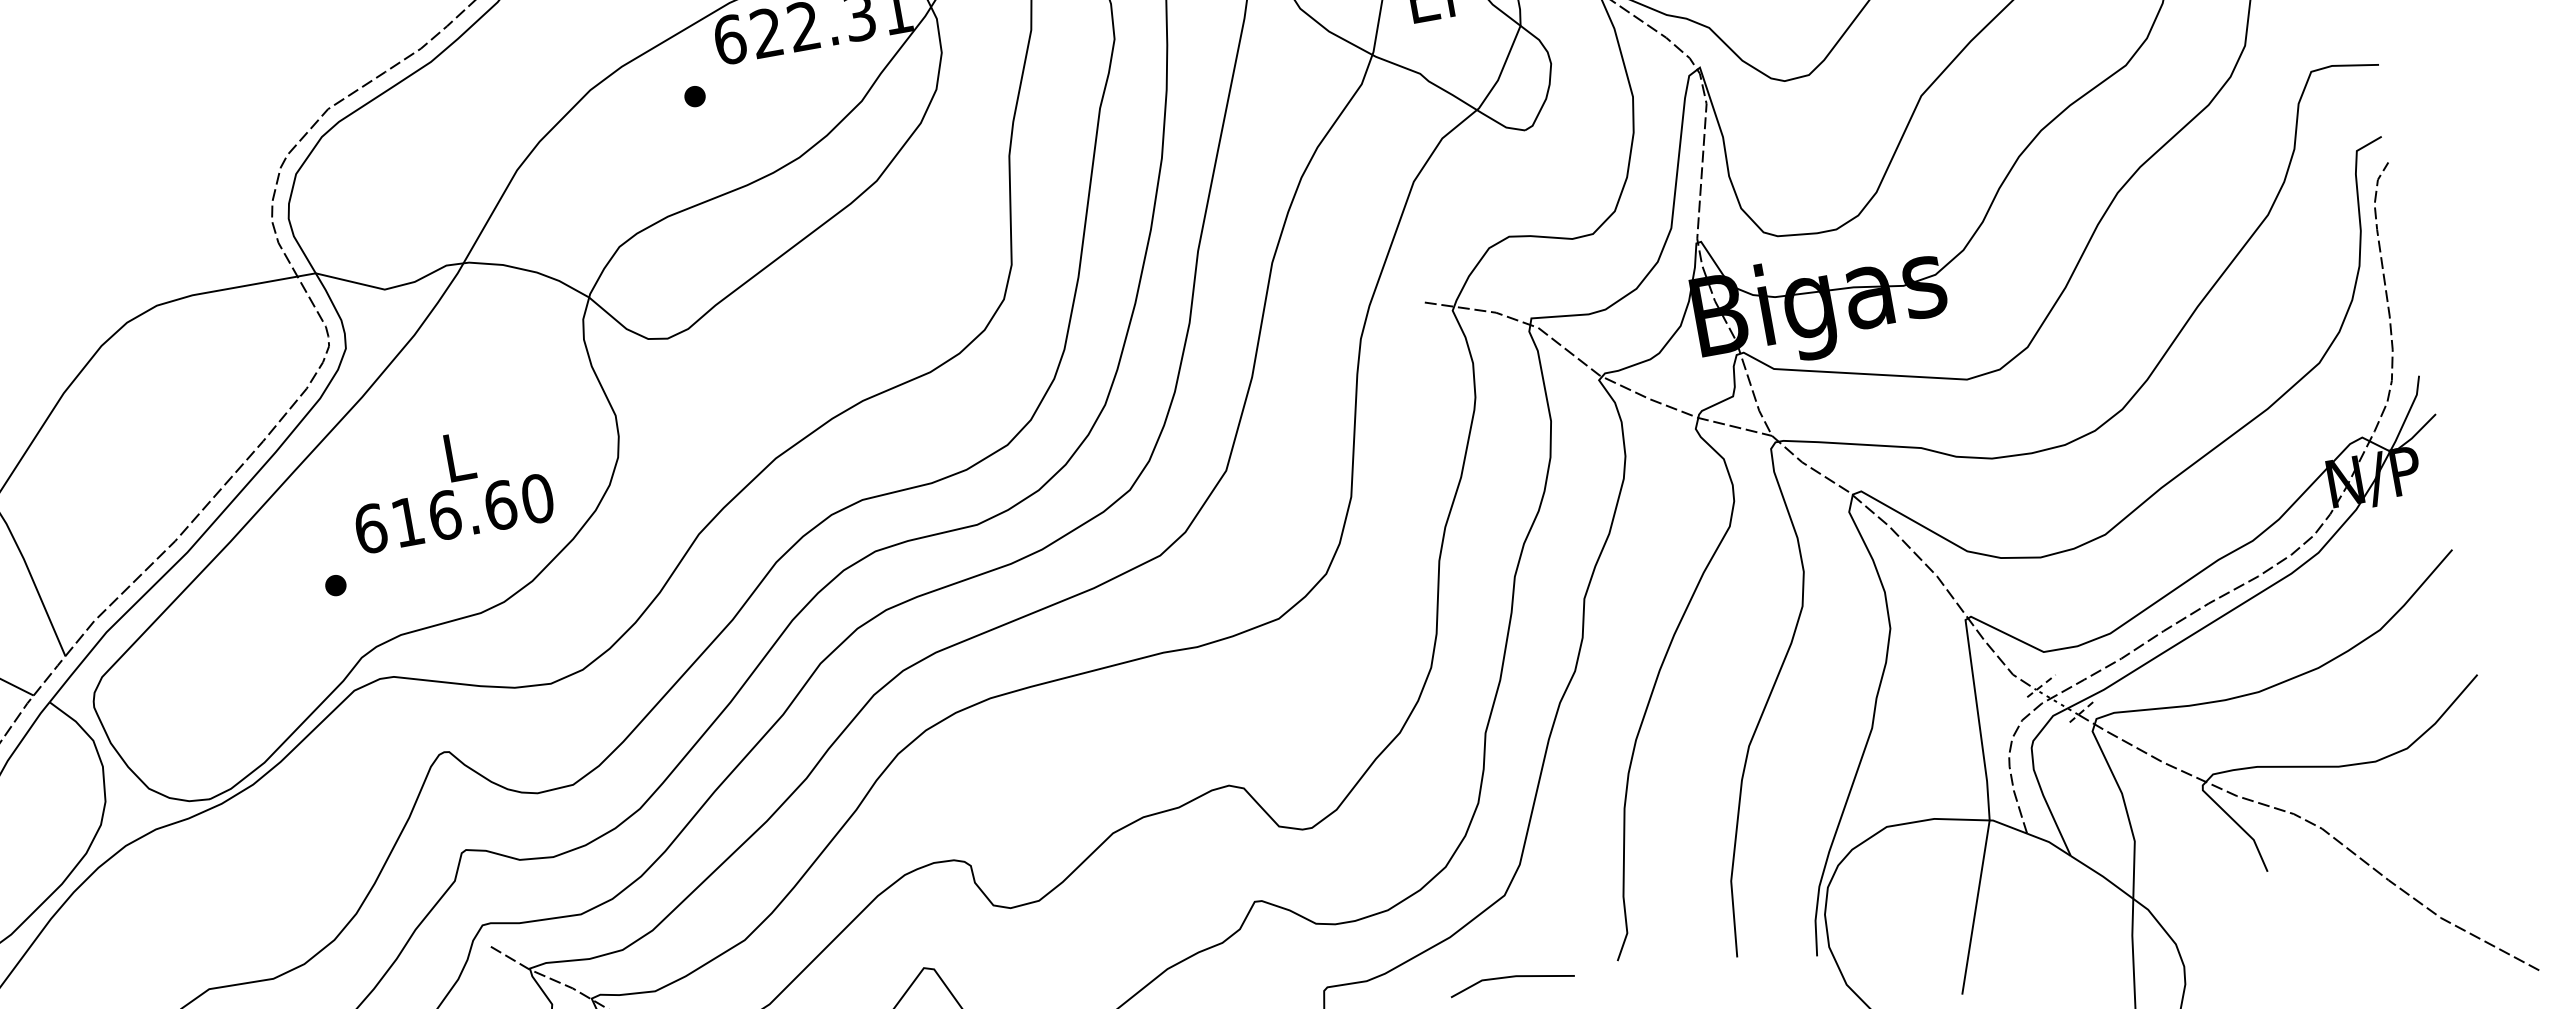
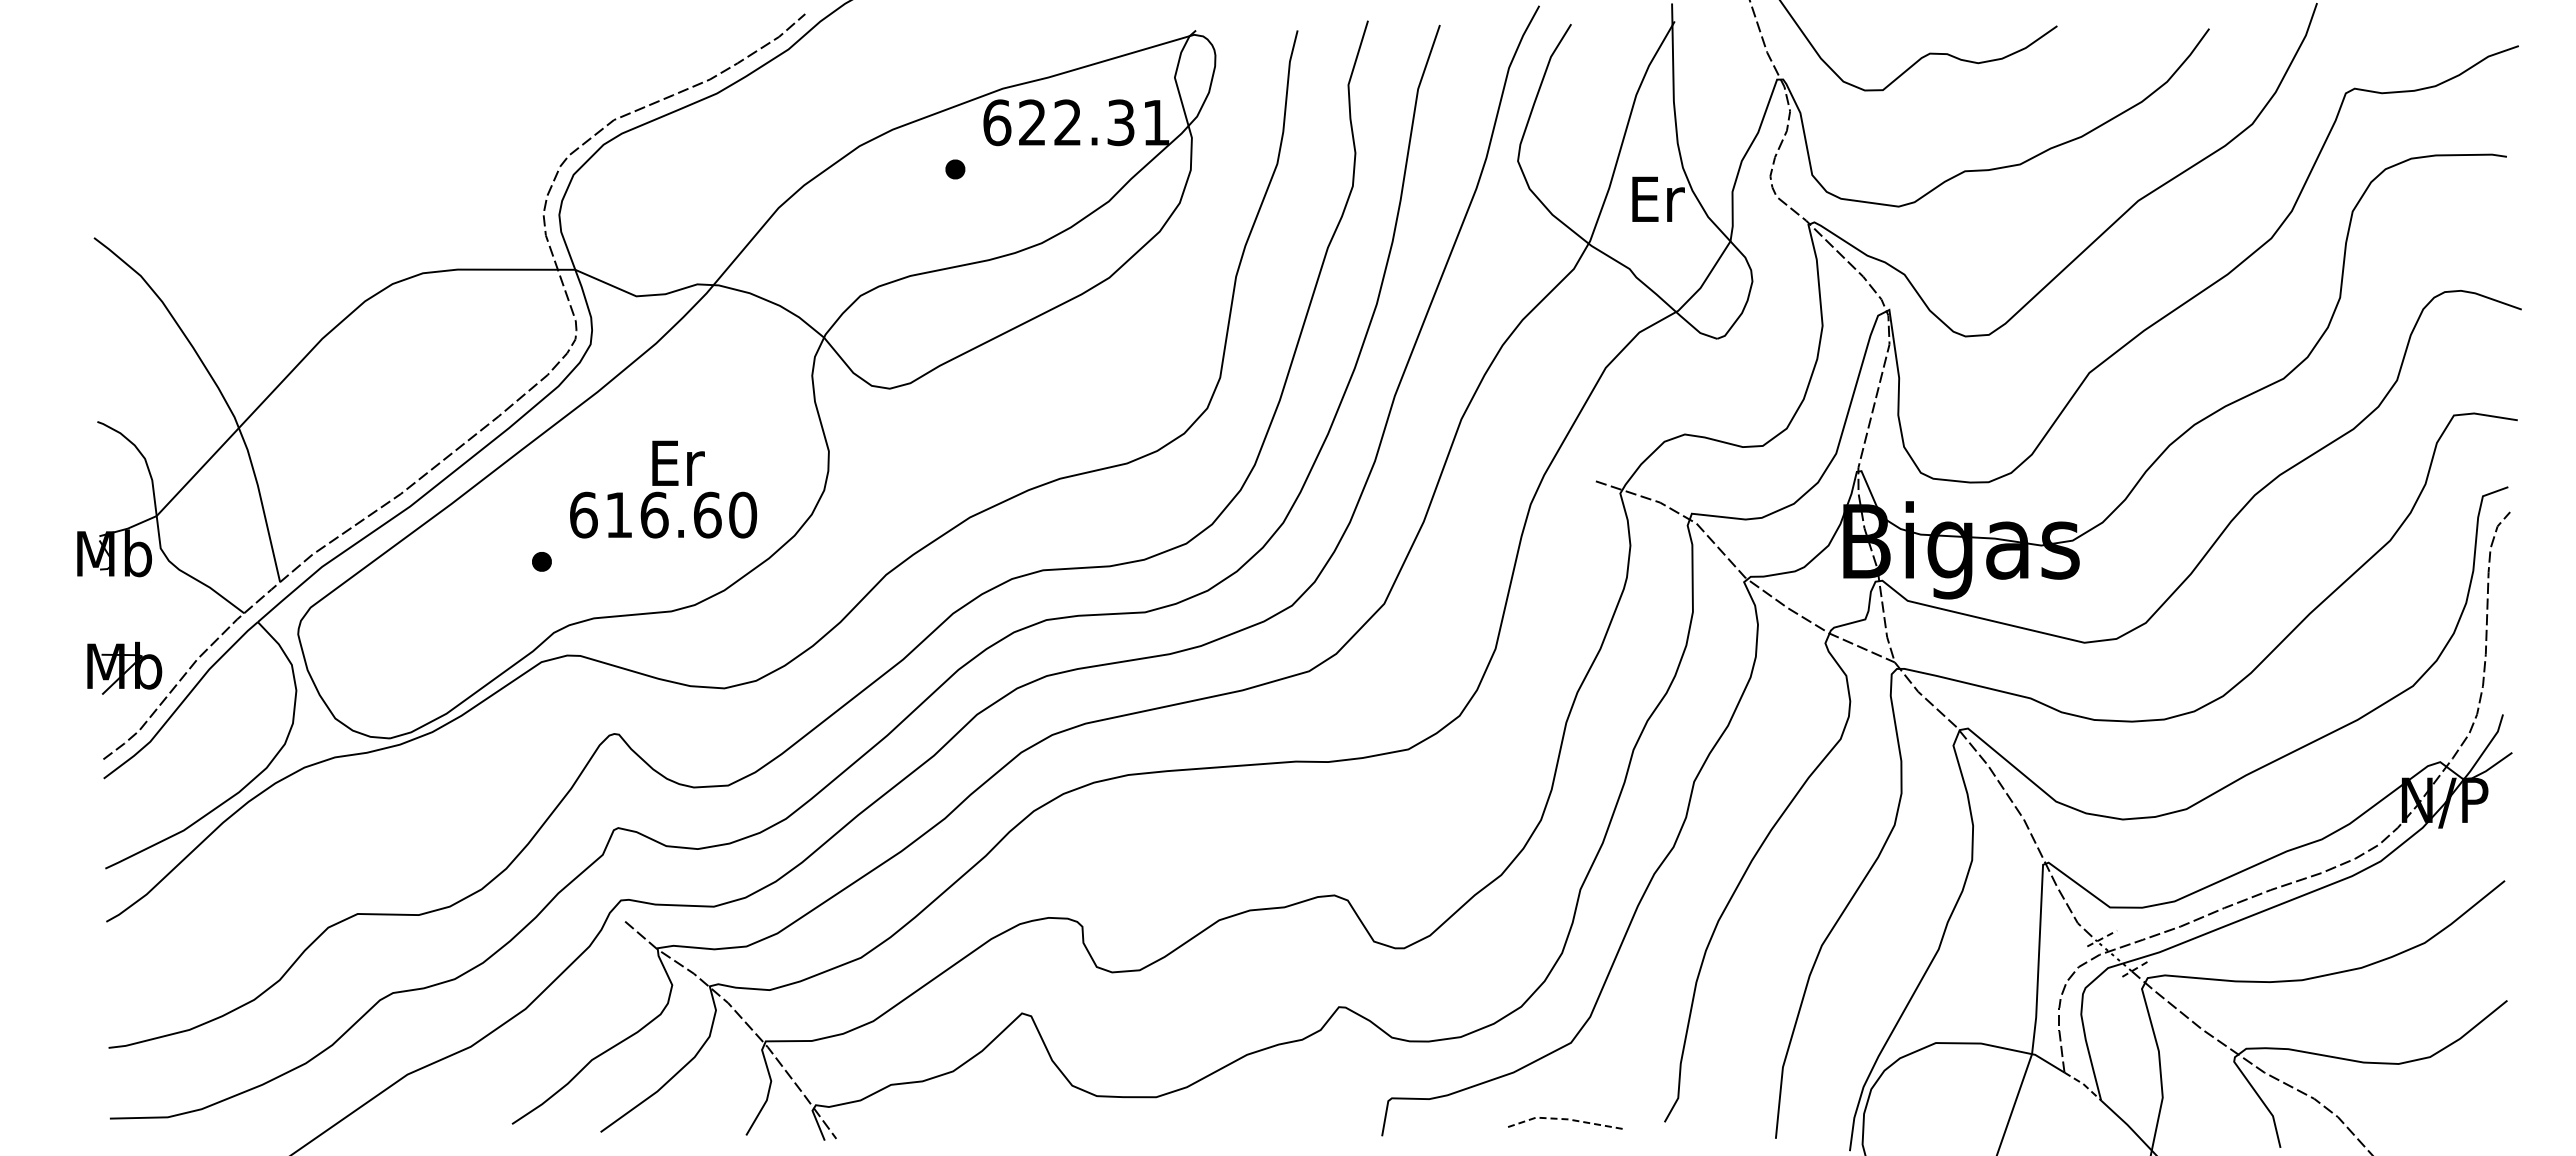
text: (460, 455) -> (678, 462), L -> Er
line: (2050, 842) -> (2084, 1084), solid -> dashed
line: (1510, 977) -> (1562, 1119), solid -> dashed

